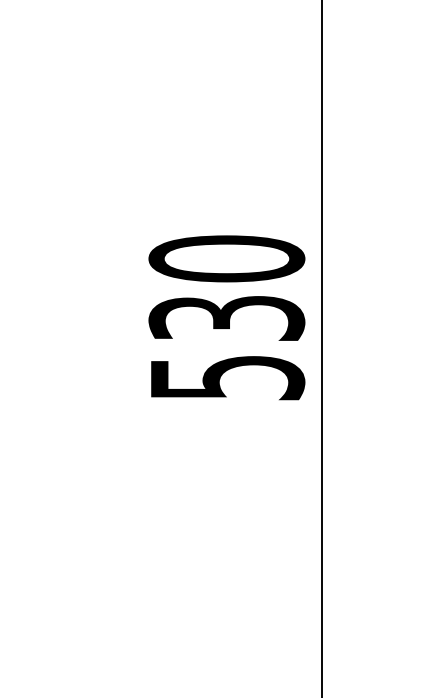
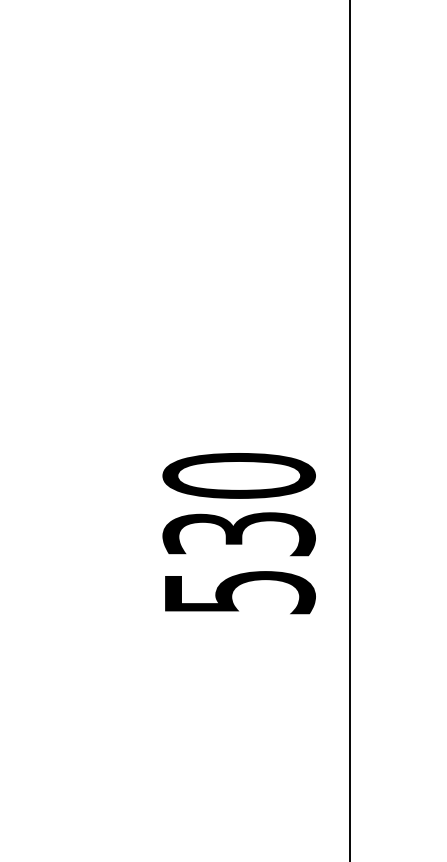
text: (226, 317) -> (238, 533), moved

